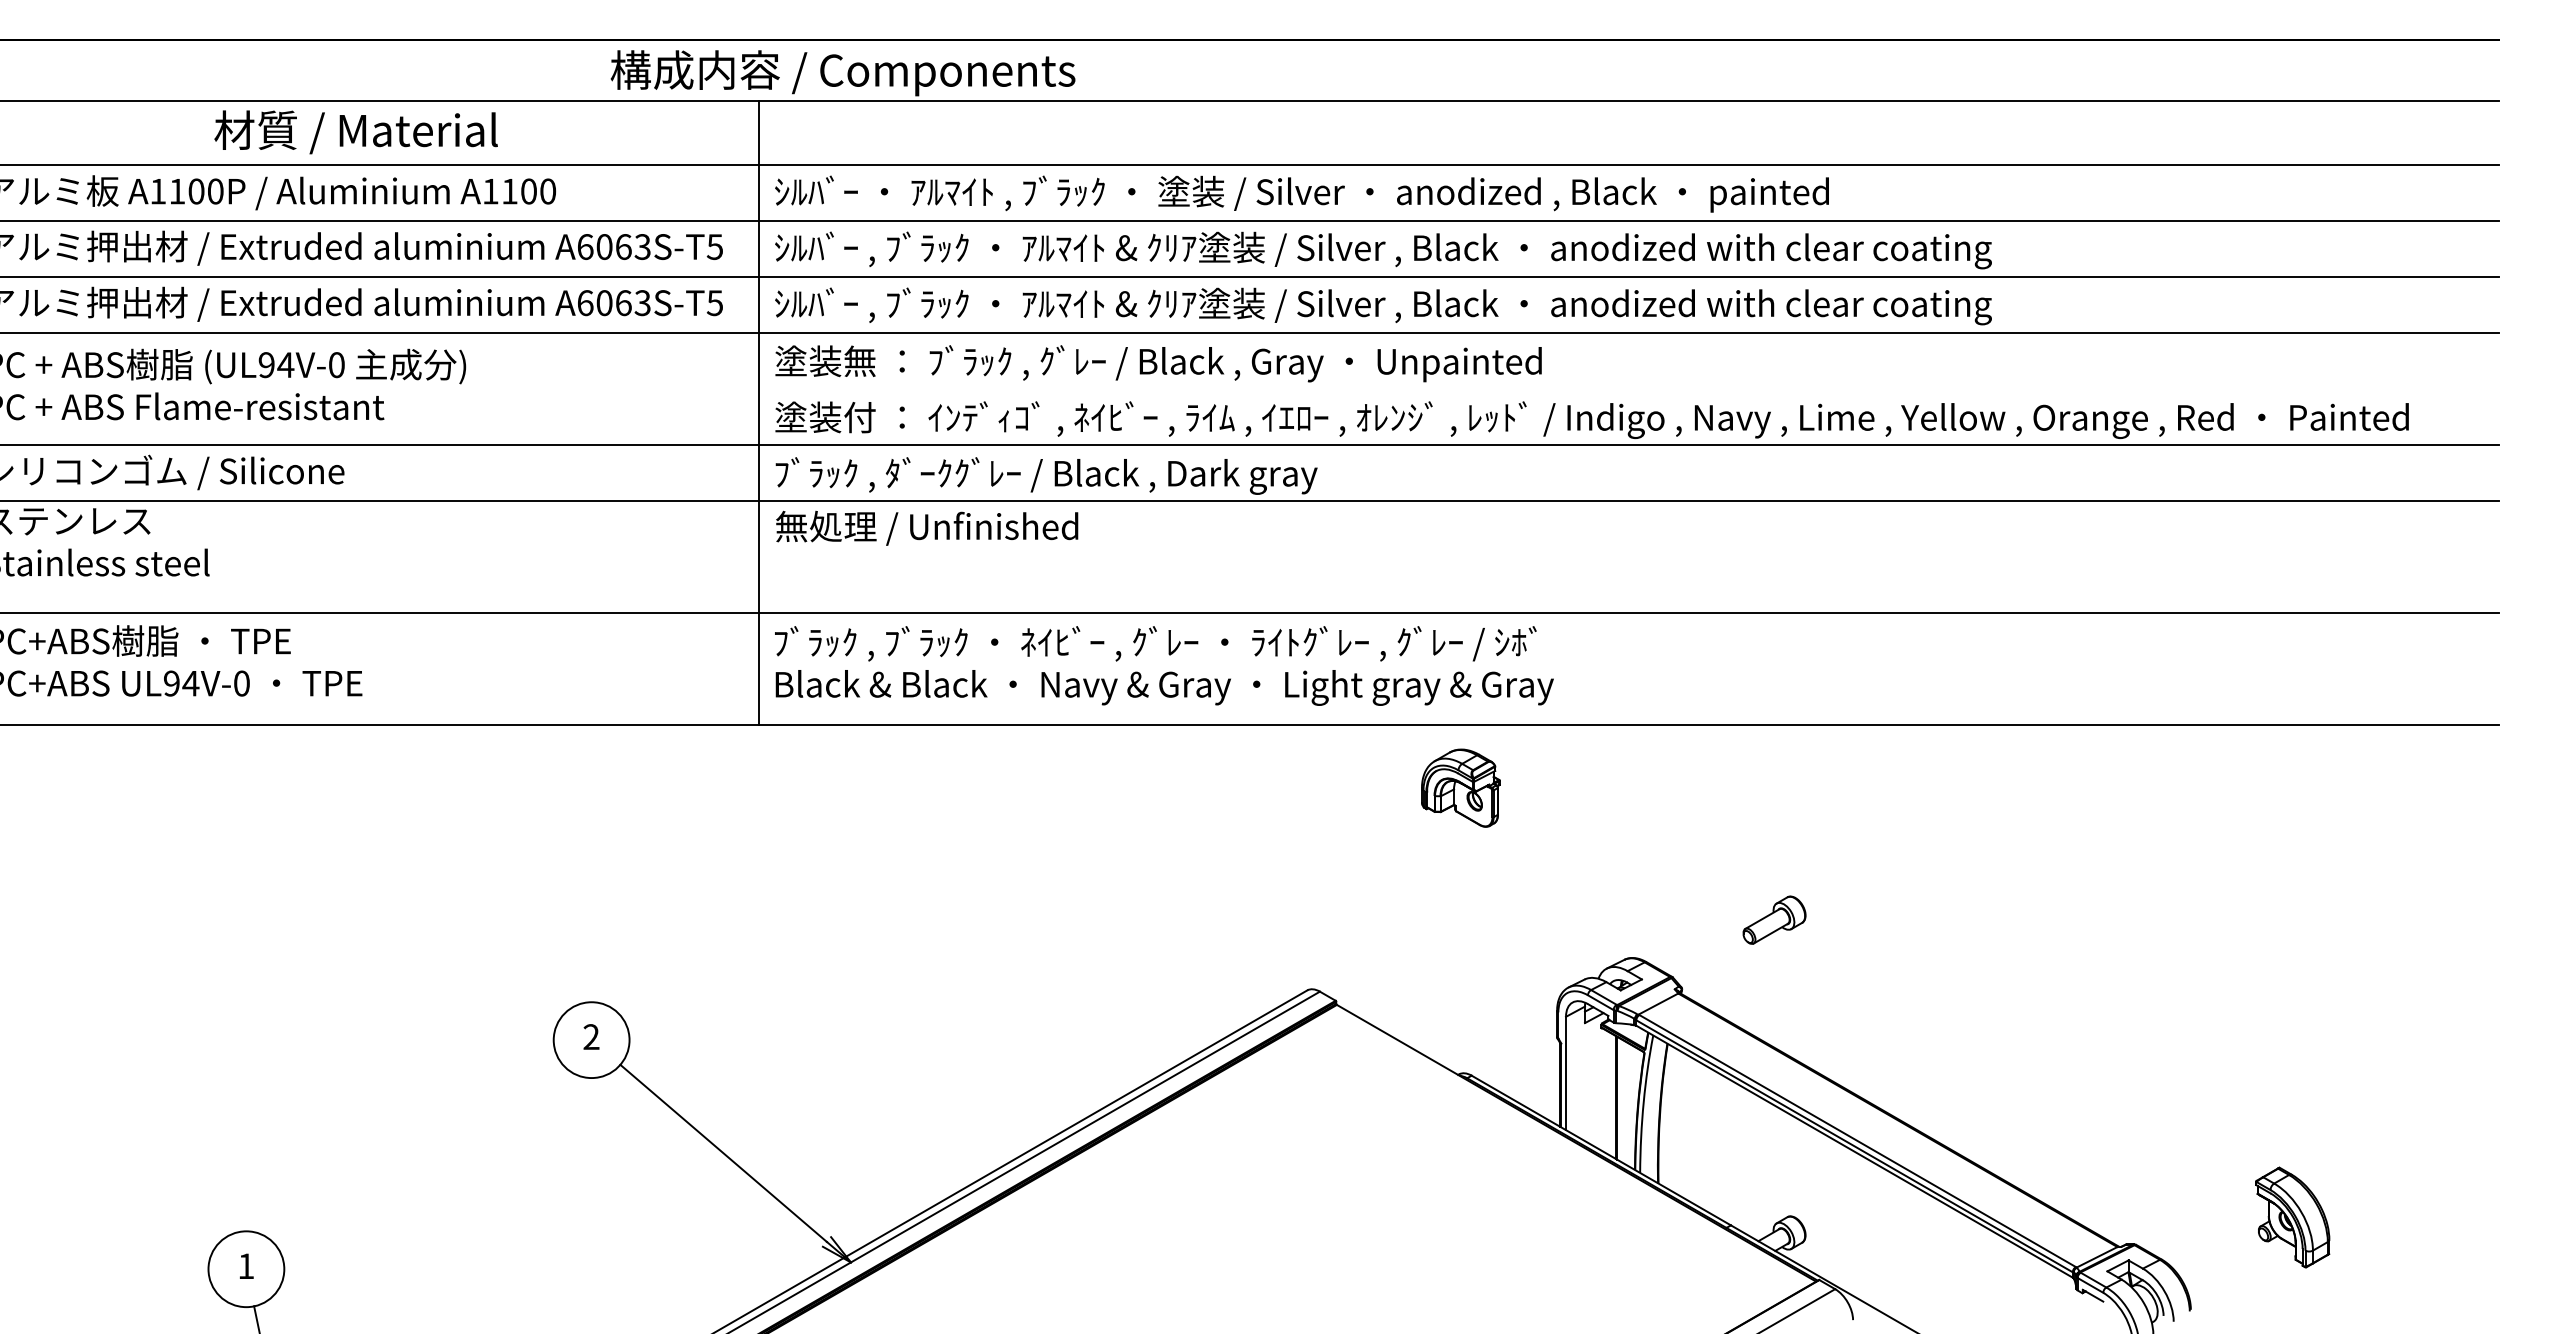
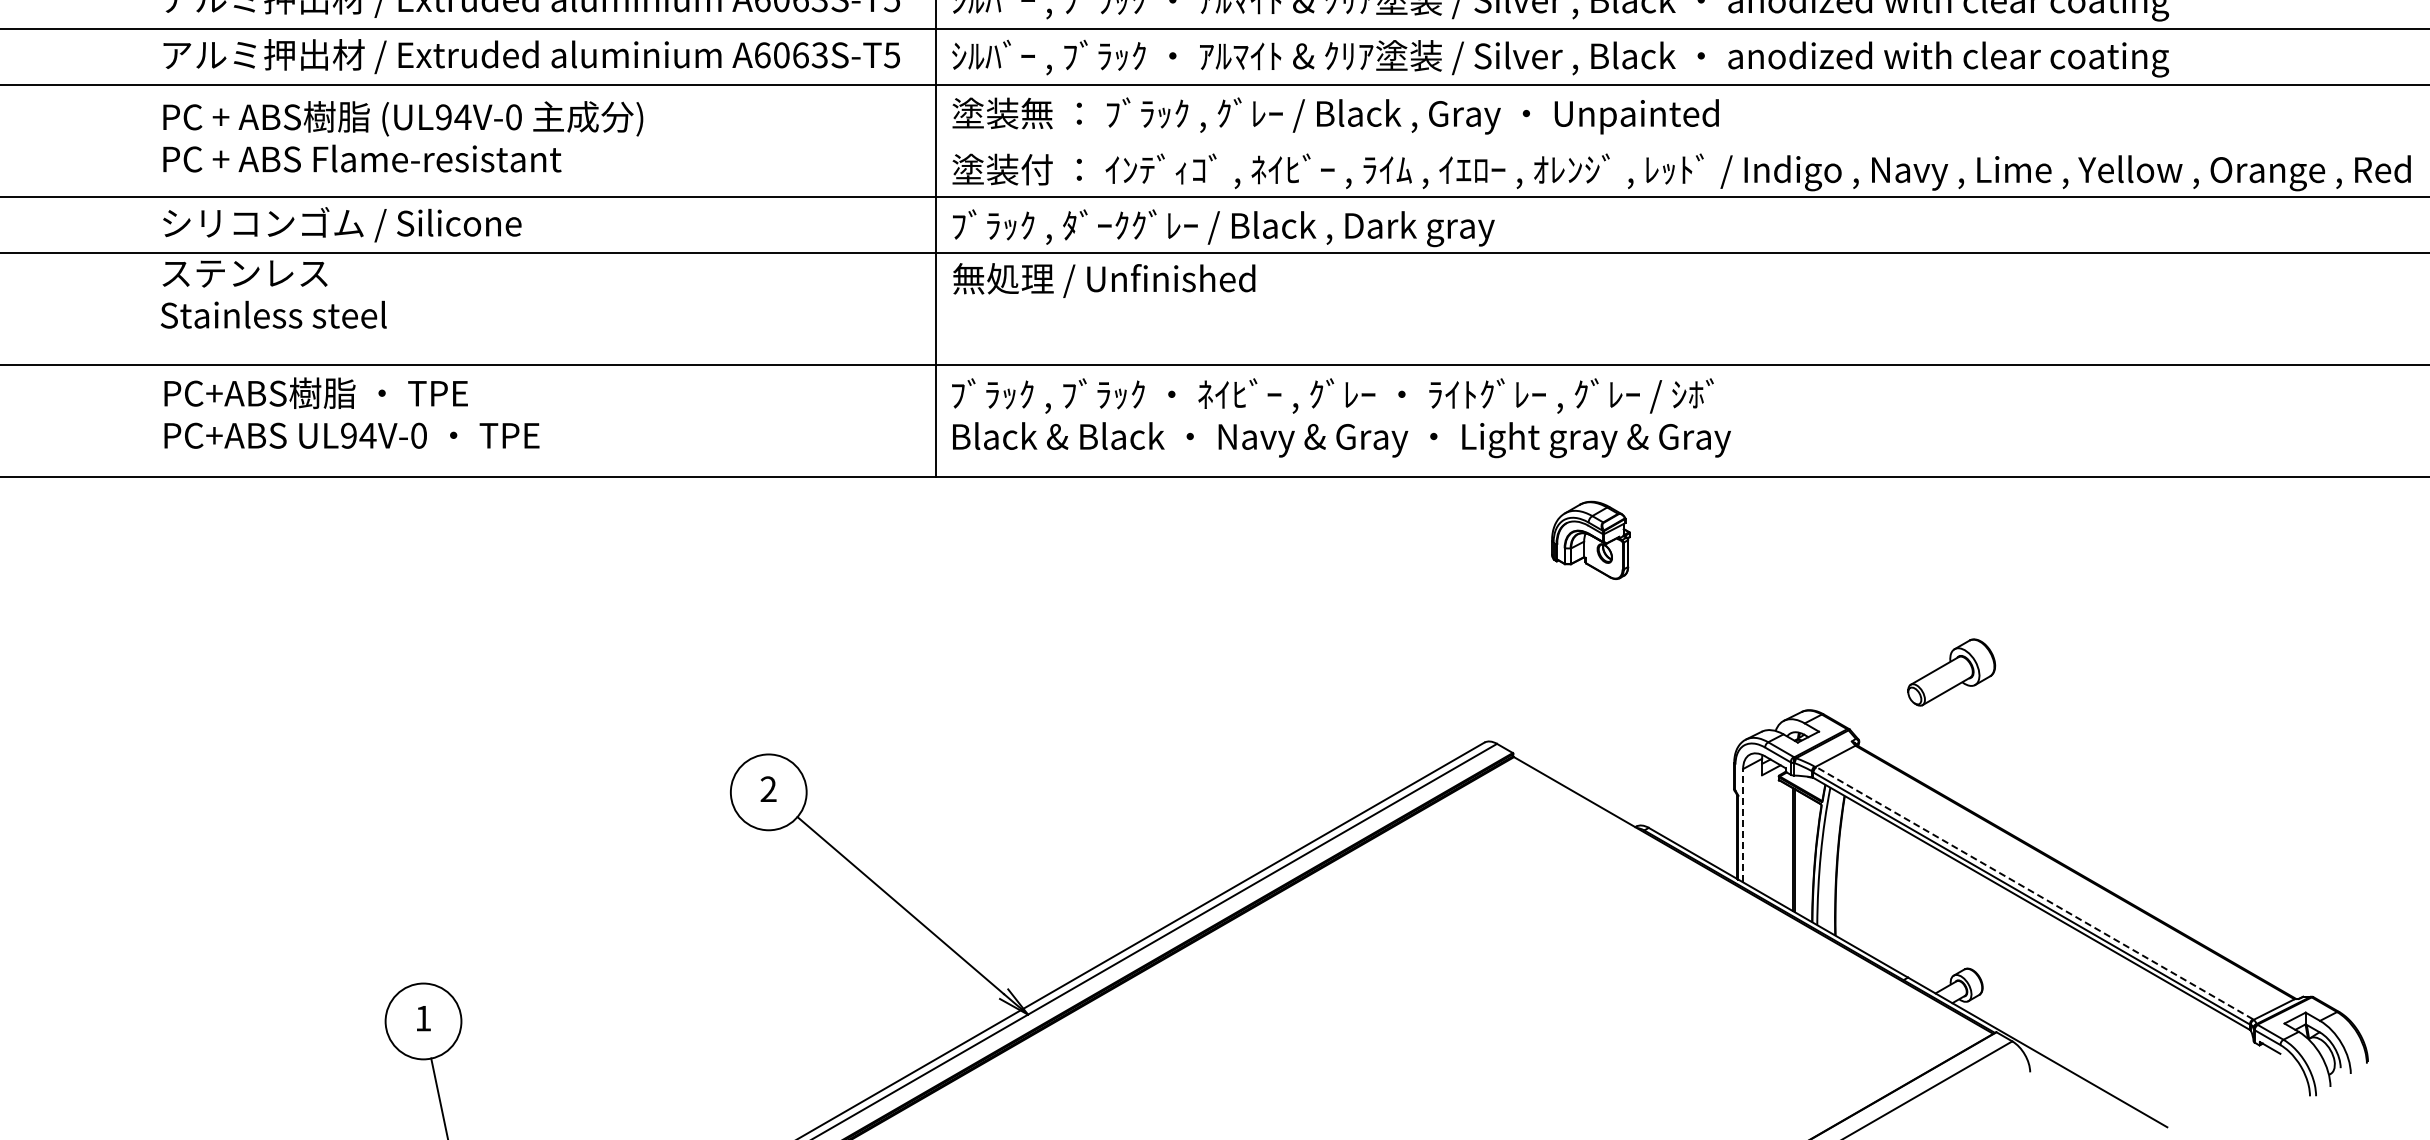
part: (1460, 787) -> (1590, 539), moved
part: (1774, 919) -> (1951, 671), size x1.4
line: (1566, 1073) -> (1743, 825), solid -> dashed
line: (1857, 1141) -> (2034, 893), solid -> dashed

